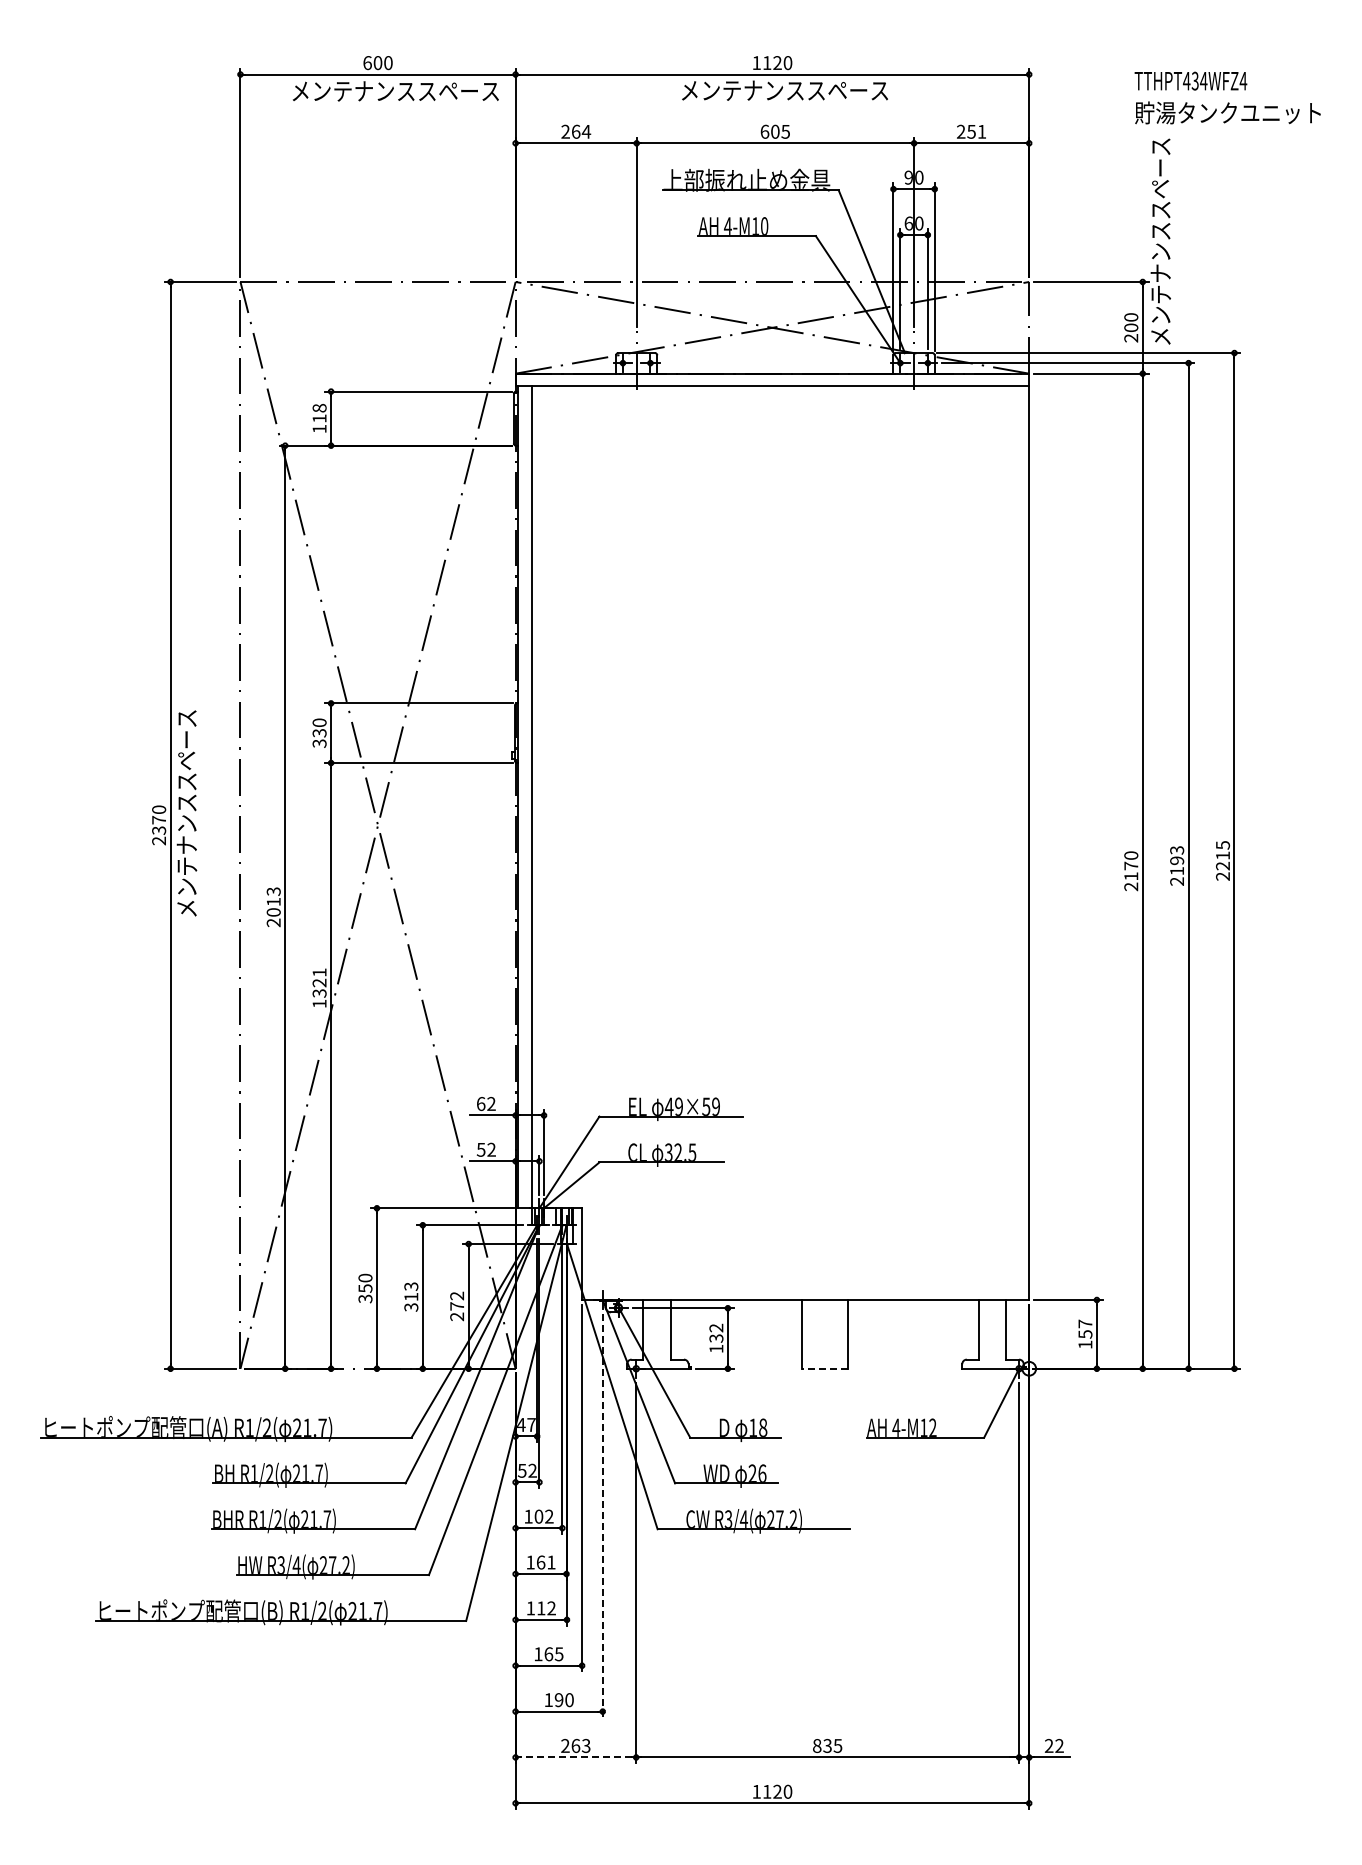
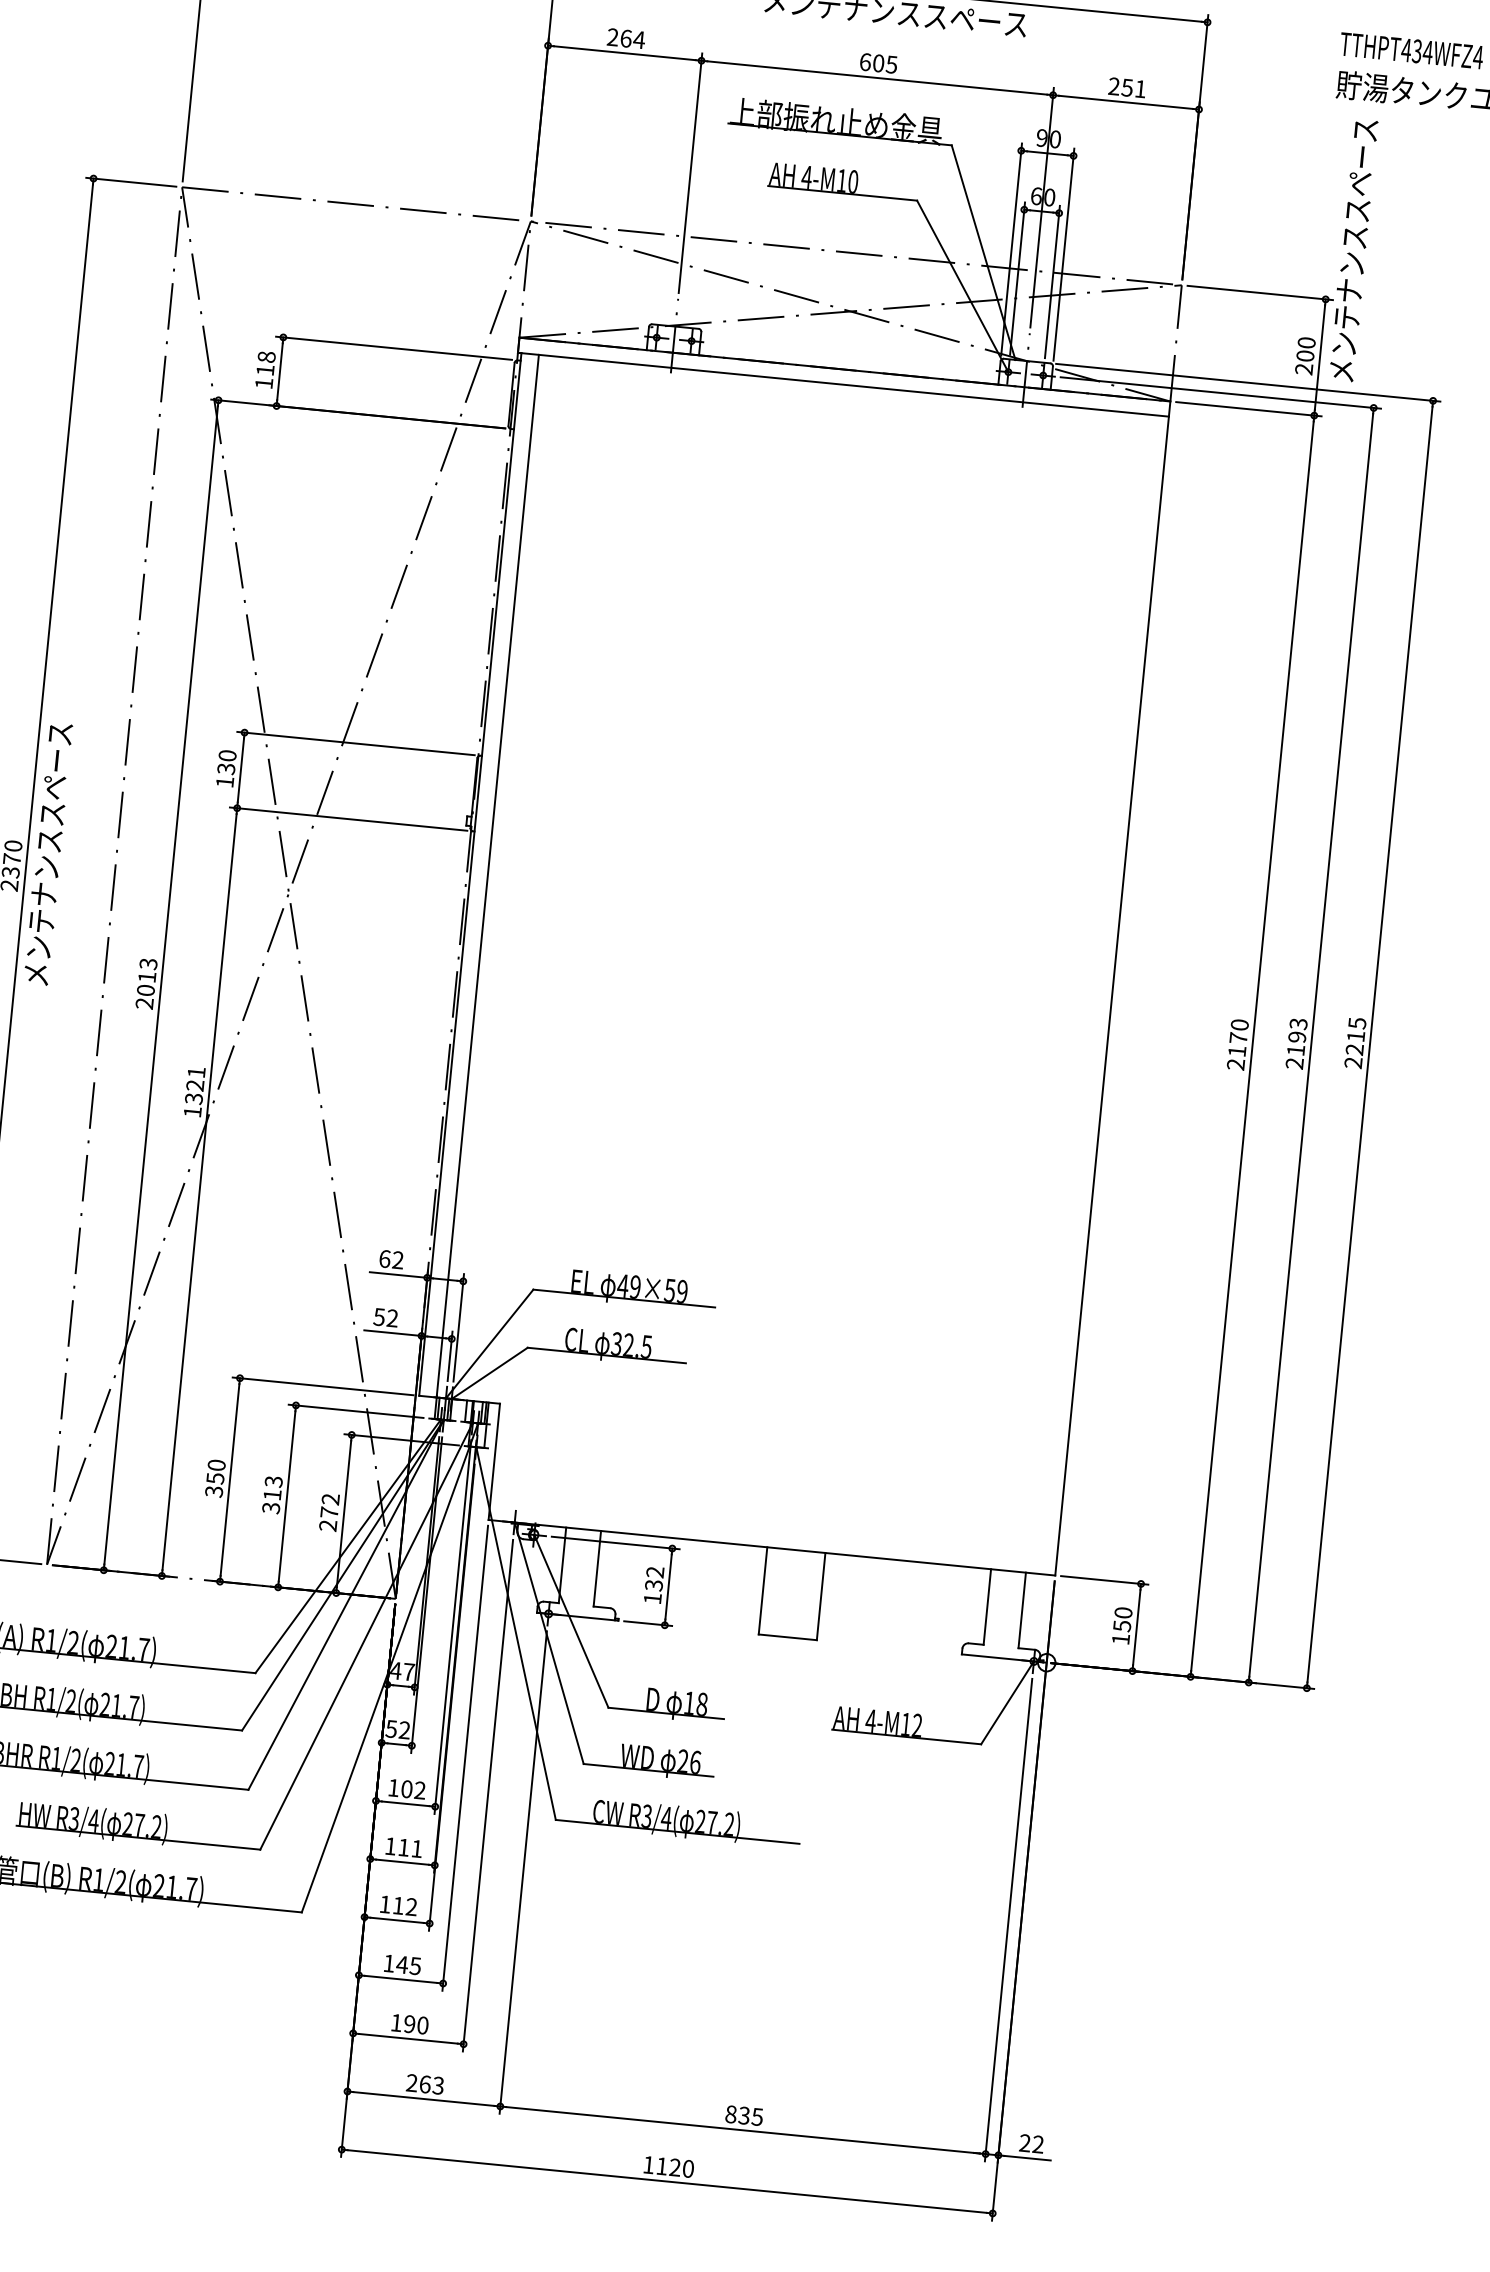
text: (319, 743) -> (224, 782), 330 -> 130
text: (1085, 1323) -> (1123, 1612), 157 -> 150
line: (824, 1368) -> (787, 1636), dashed -> solid
line: (602, 1515) -> (487, 1795), dashed -> solid
text: (541, 1562) -> (404, 1847), 161 -> 111
text: (548, 1654) -> (401, 1965), 165 -> 145
line: (575, 1757) -> (423, 2099), dashed -> solid

